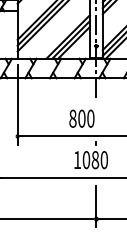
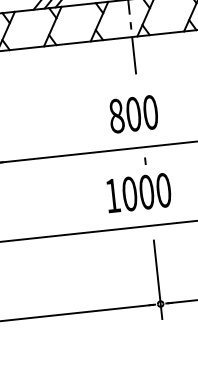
text: (81, 118) -> (132, 113), moved
text: (95, 159) -> (146, 191), 1080 -> 1000

